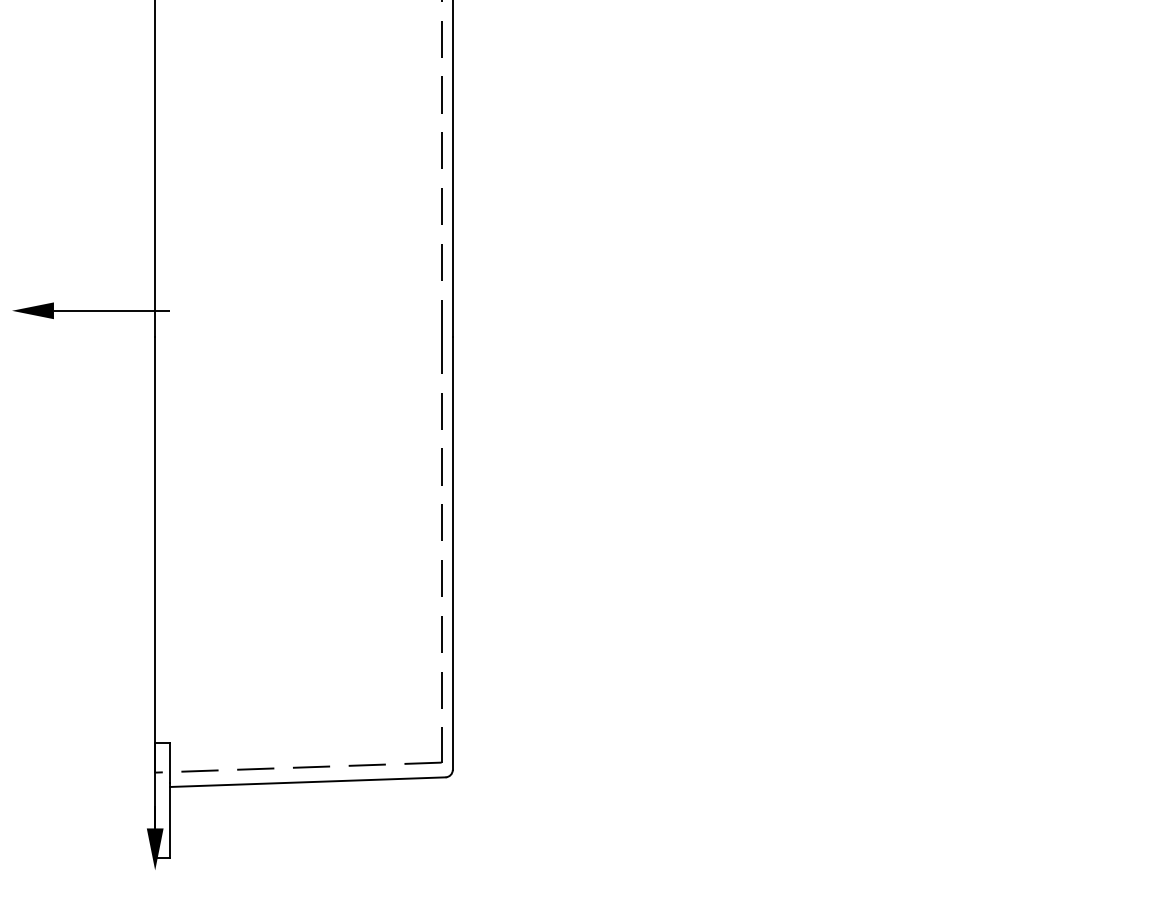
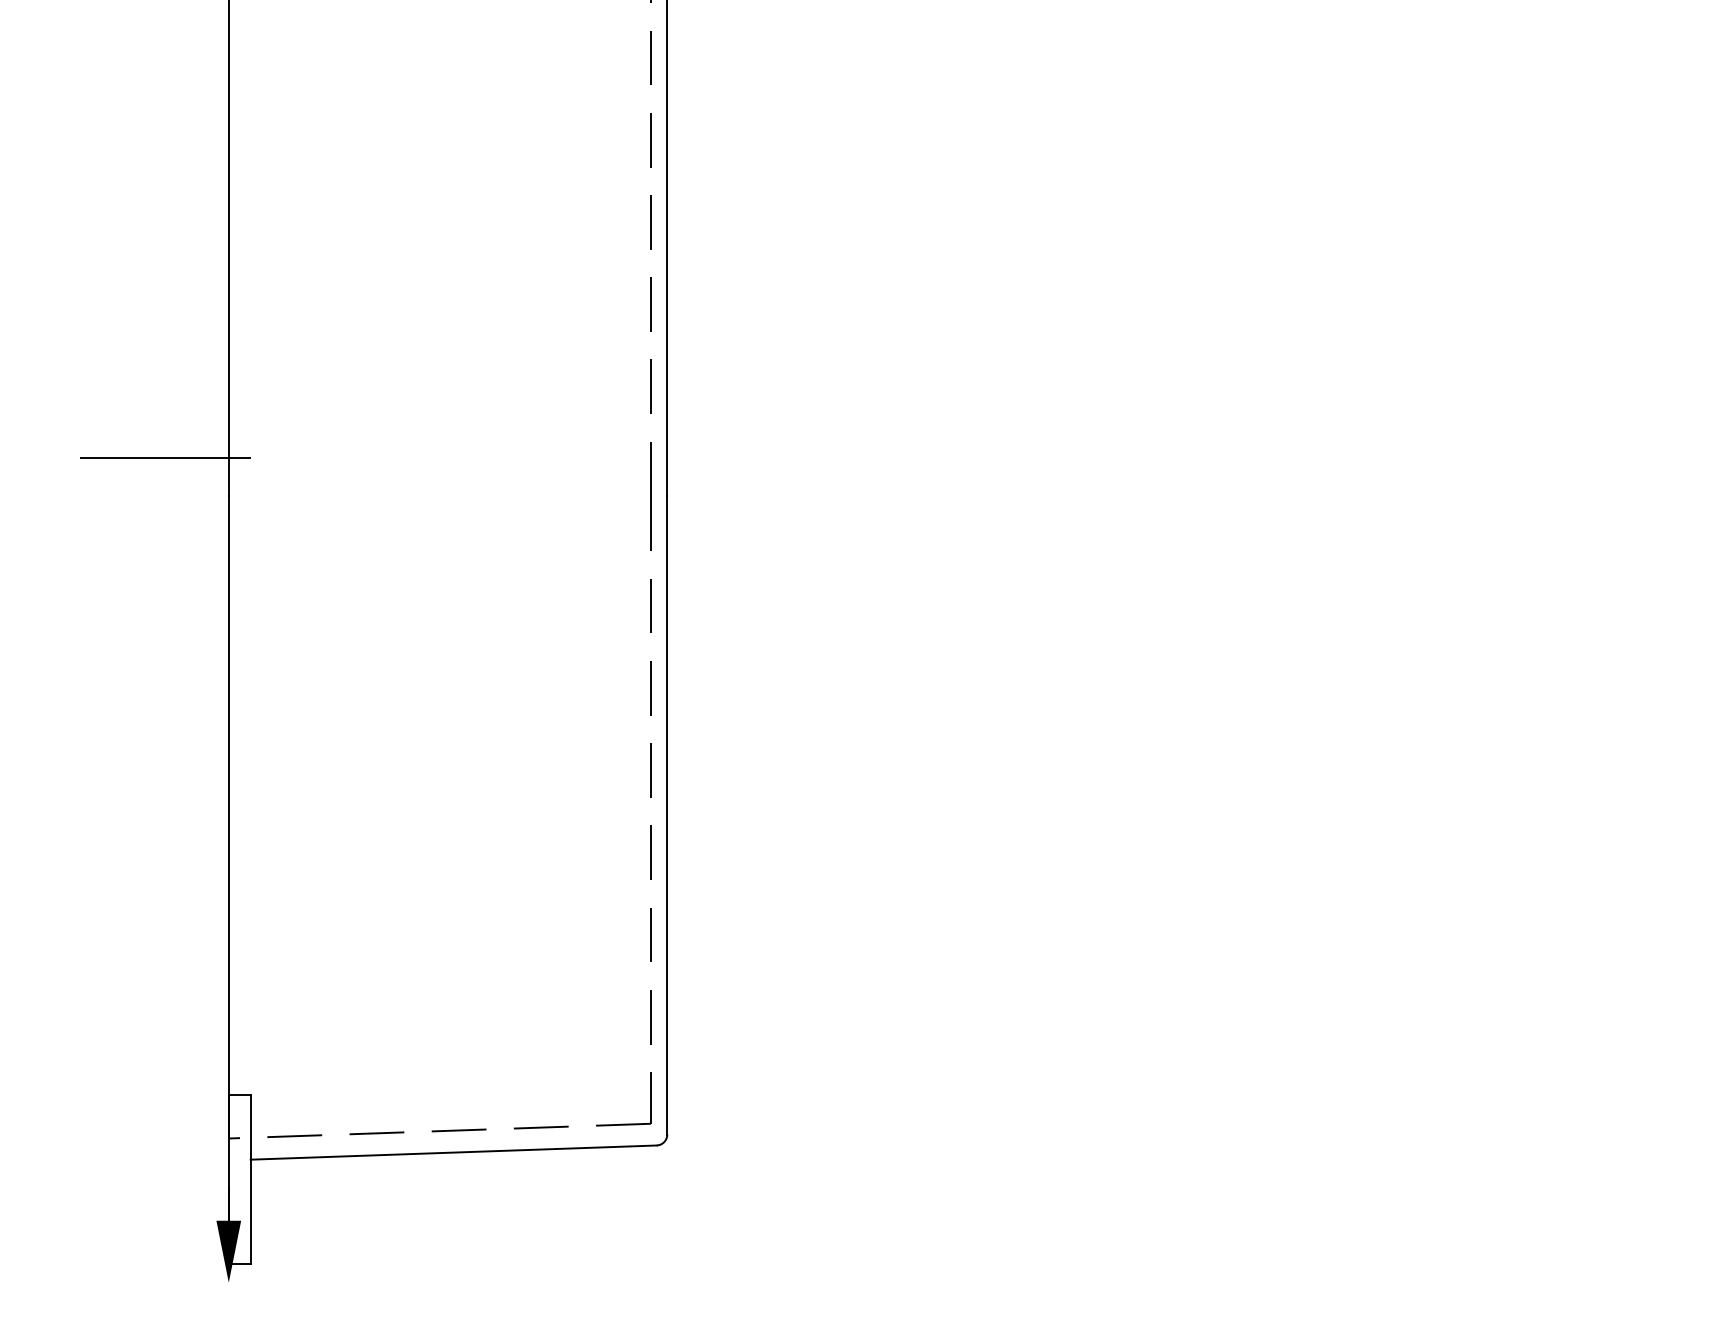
fill: (32, 310) -> (47, 457), removed

